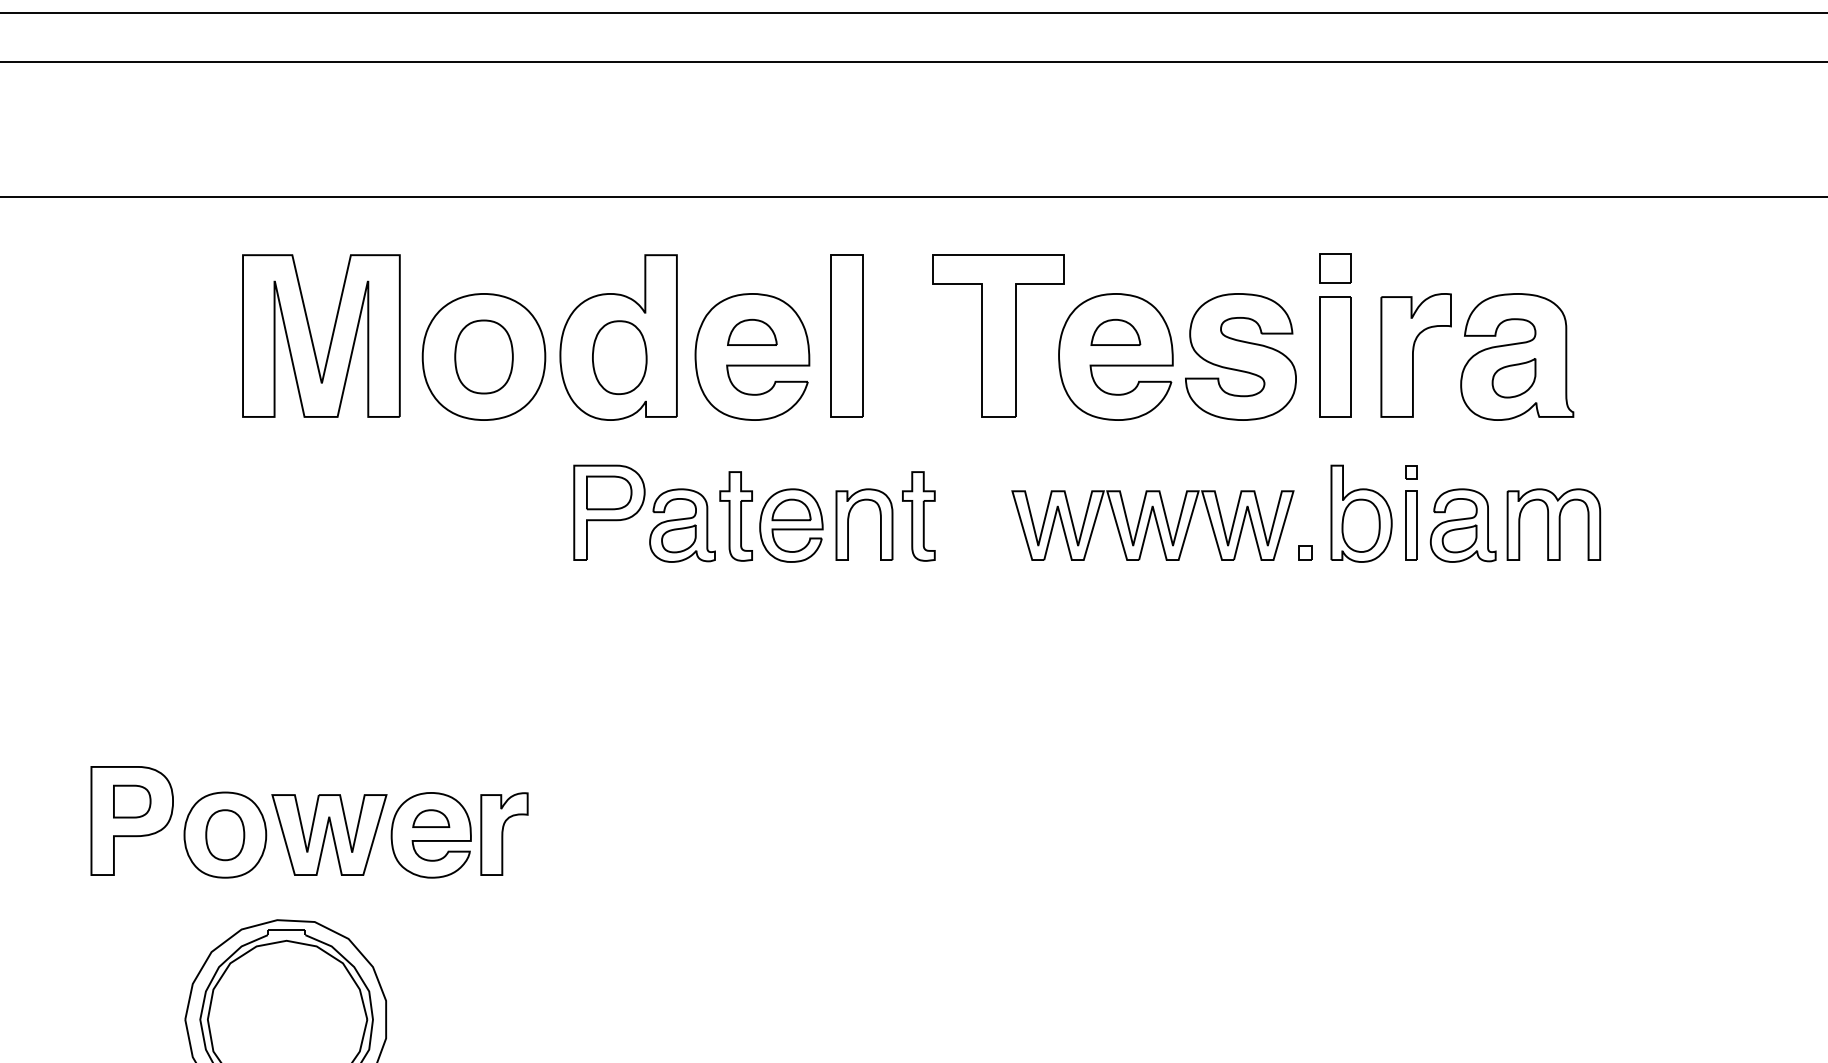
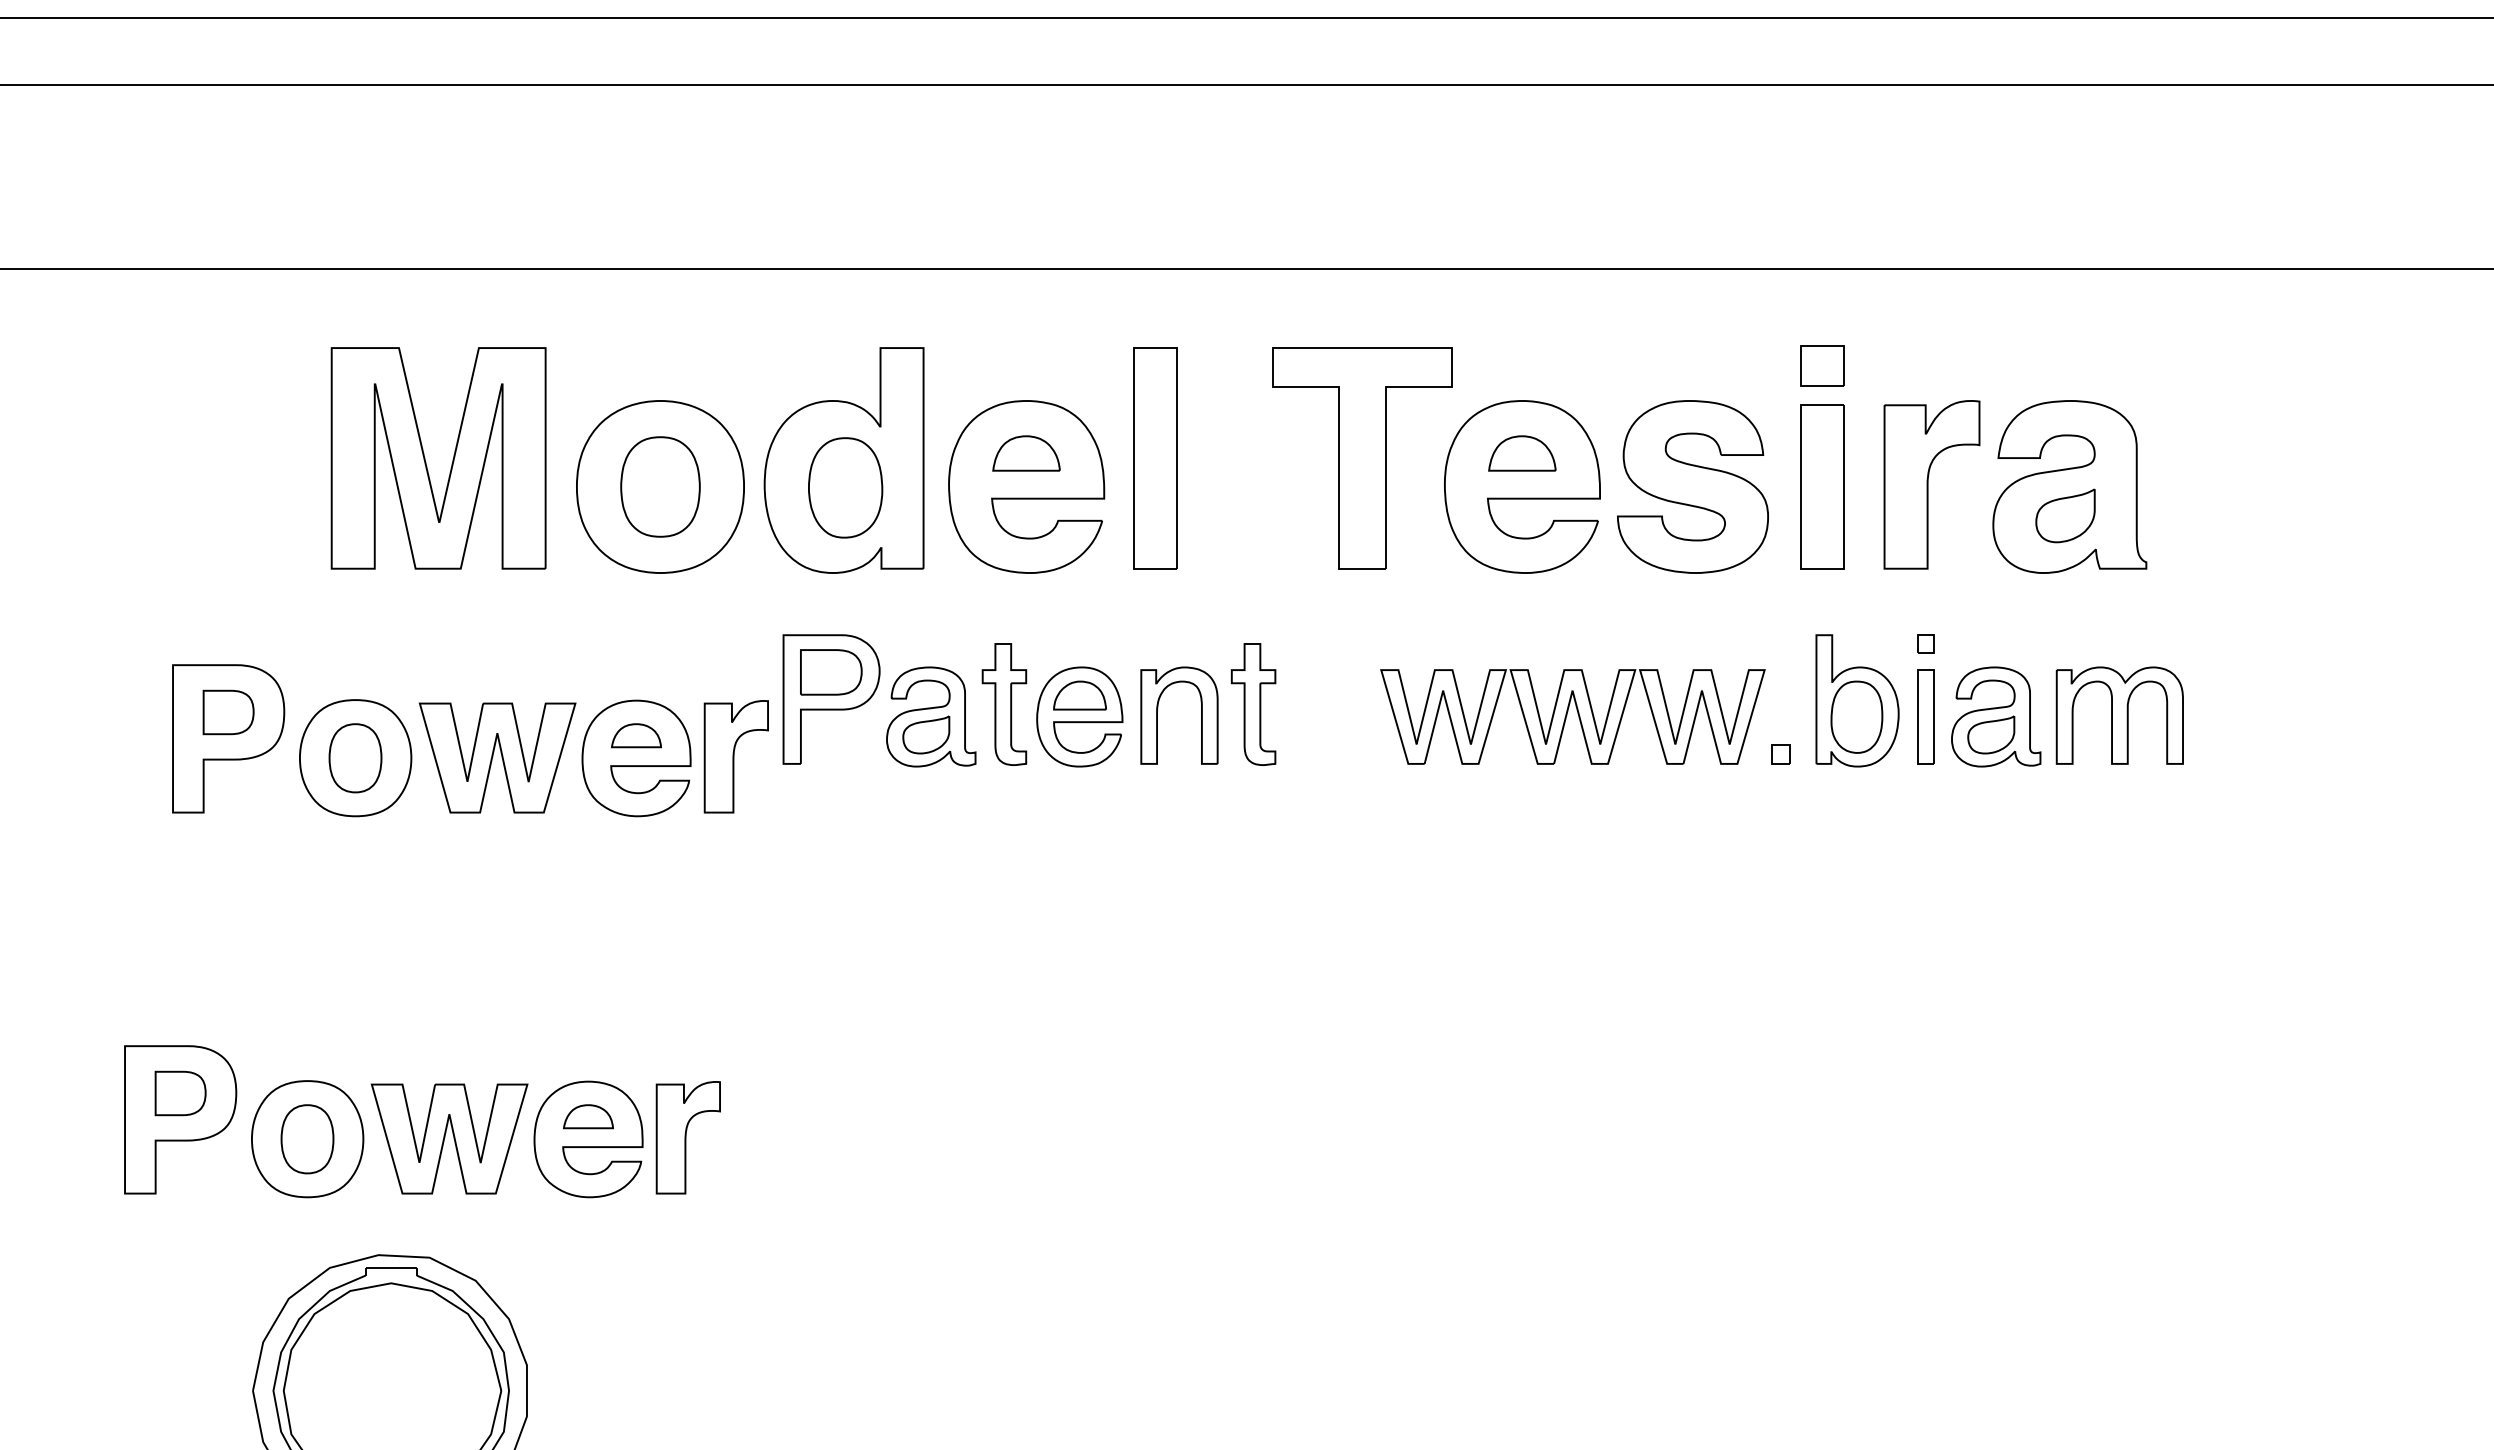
part: (344, 542) -> (470, 740), added

